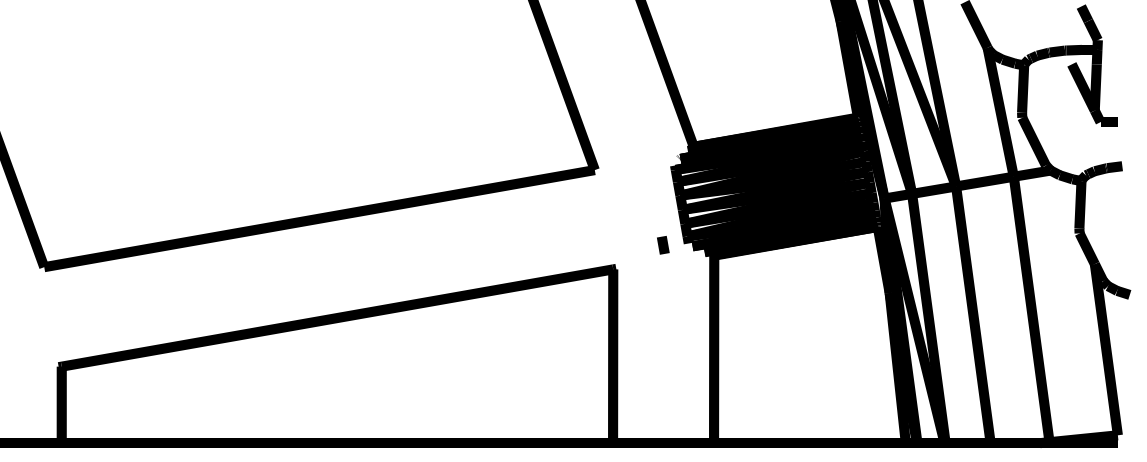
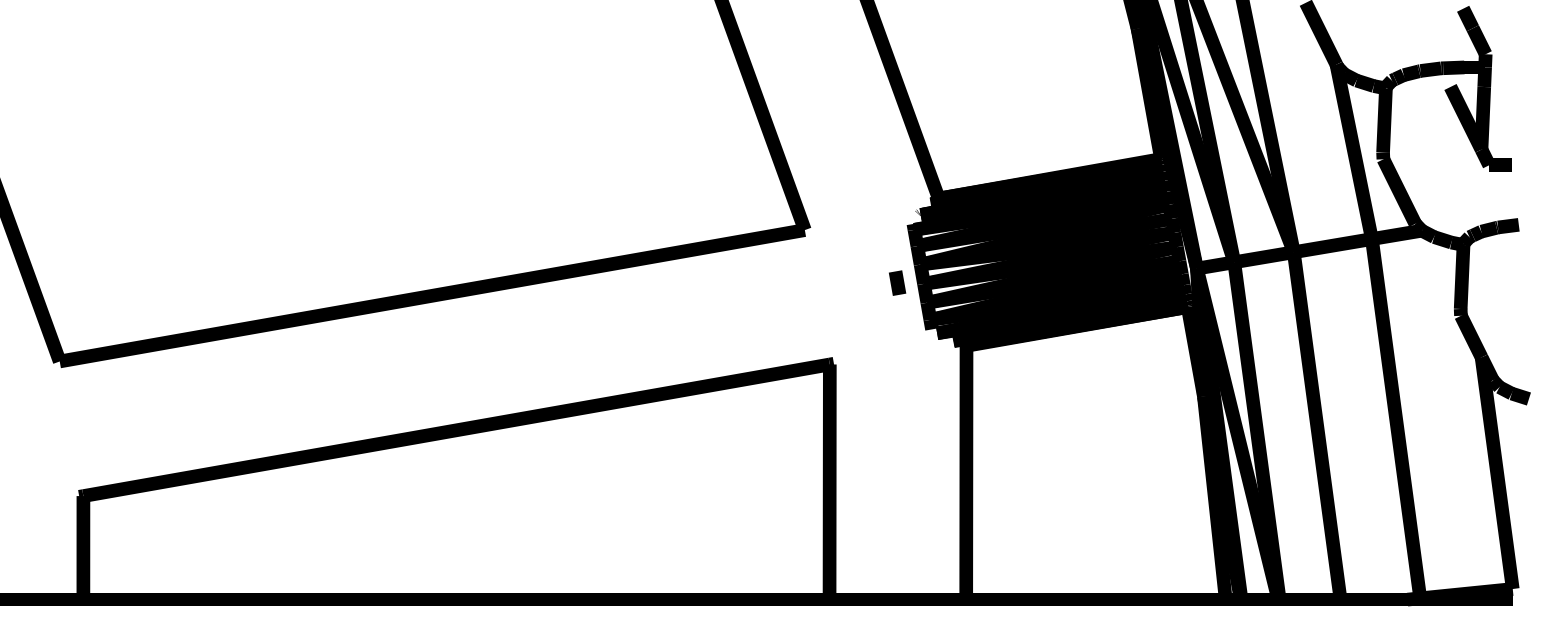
line: (663, 245) -> (897, 283), moved

